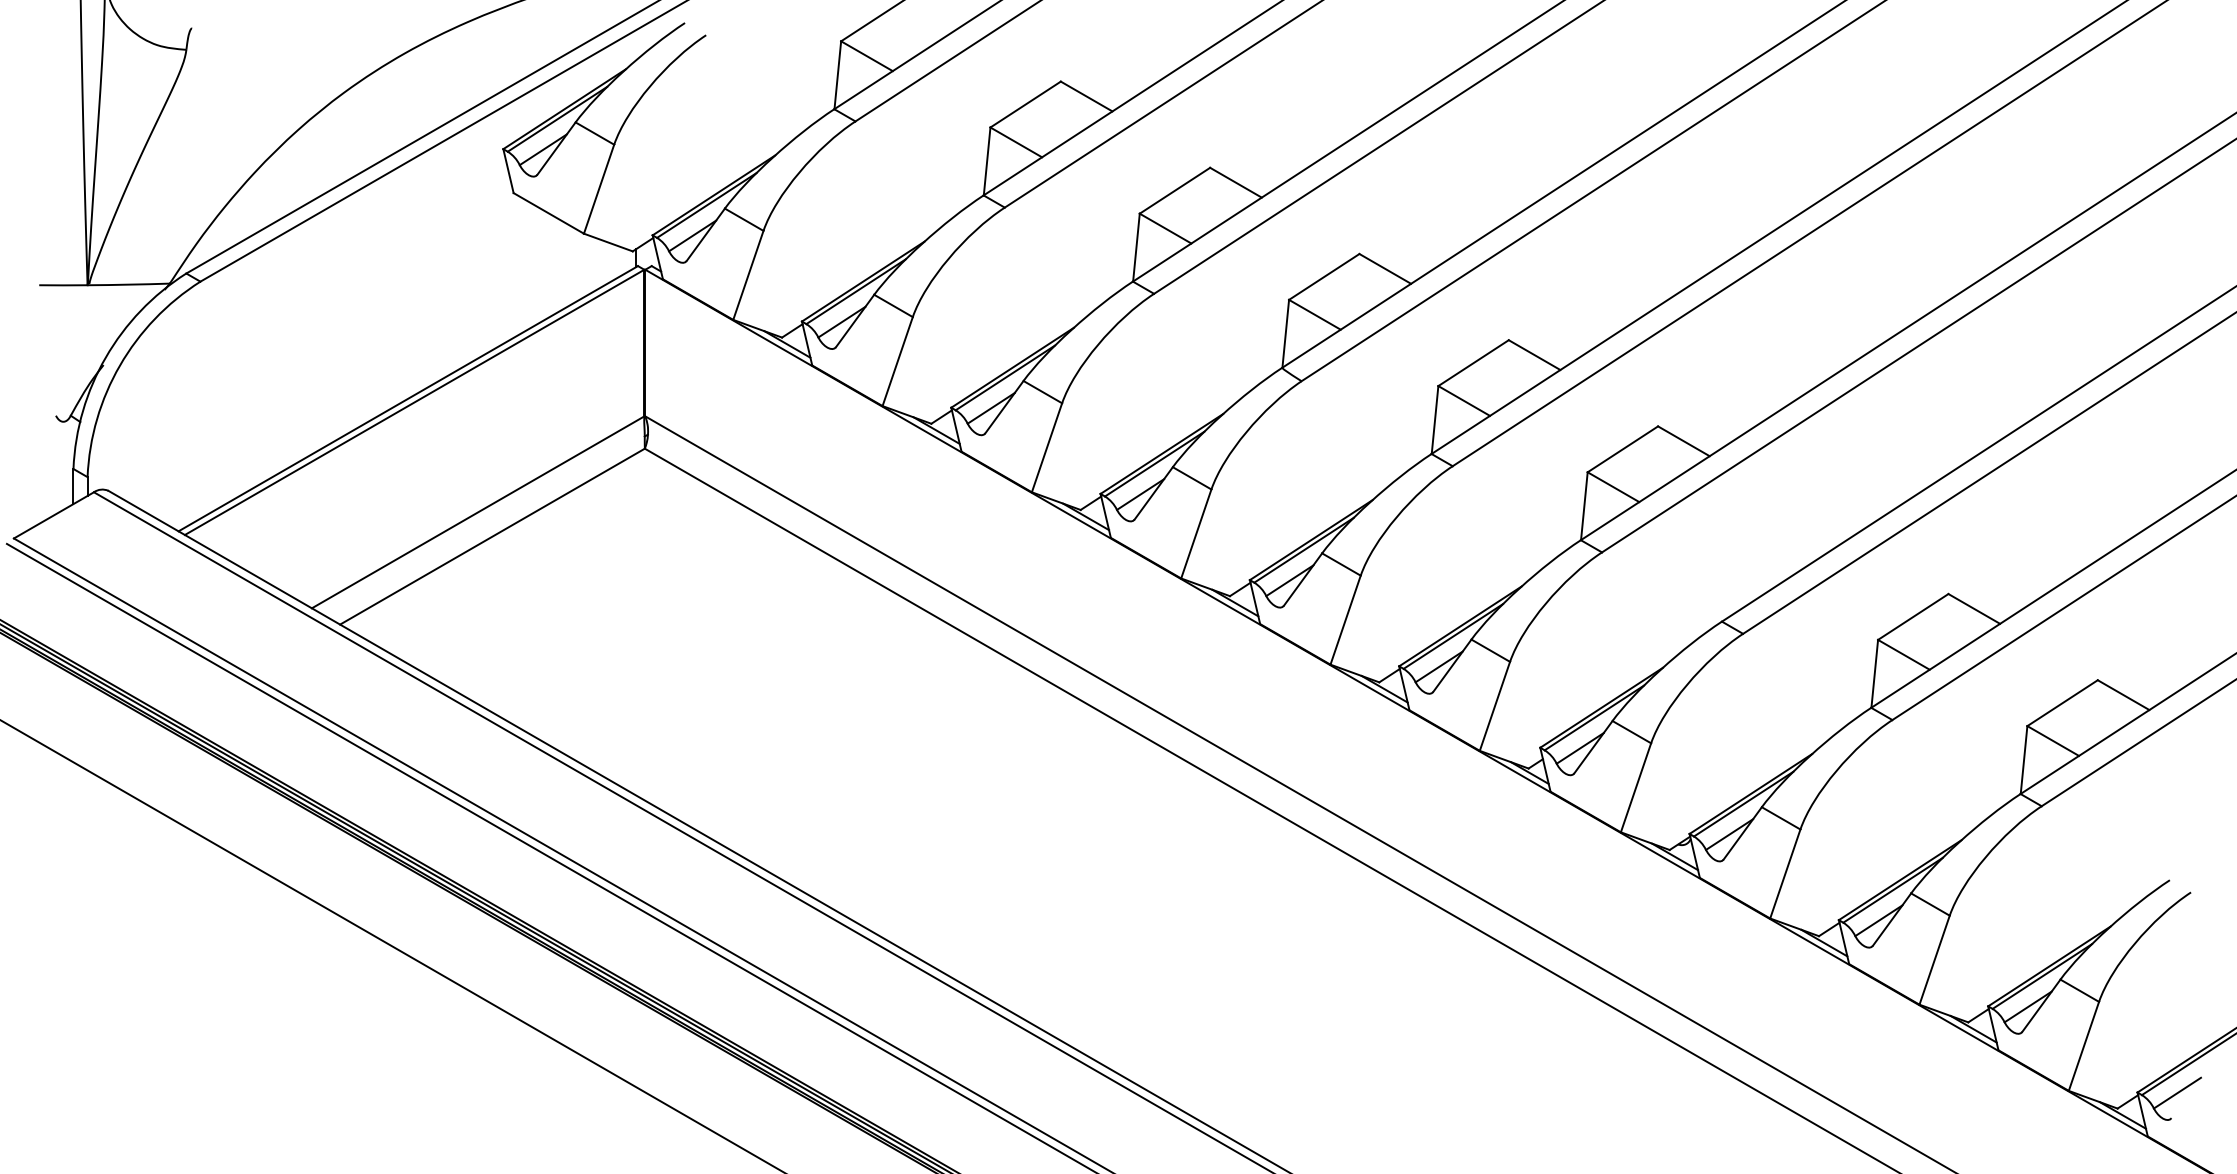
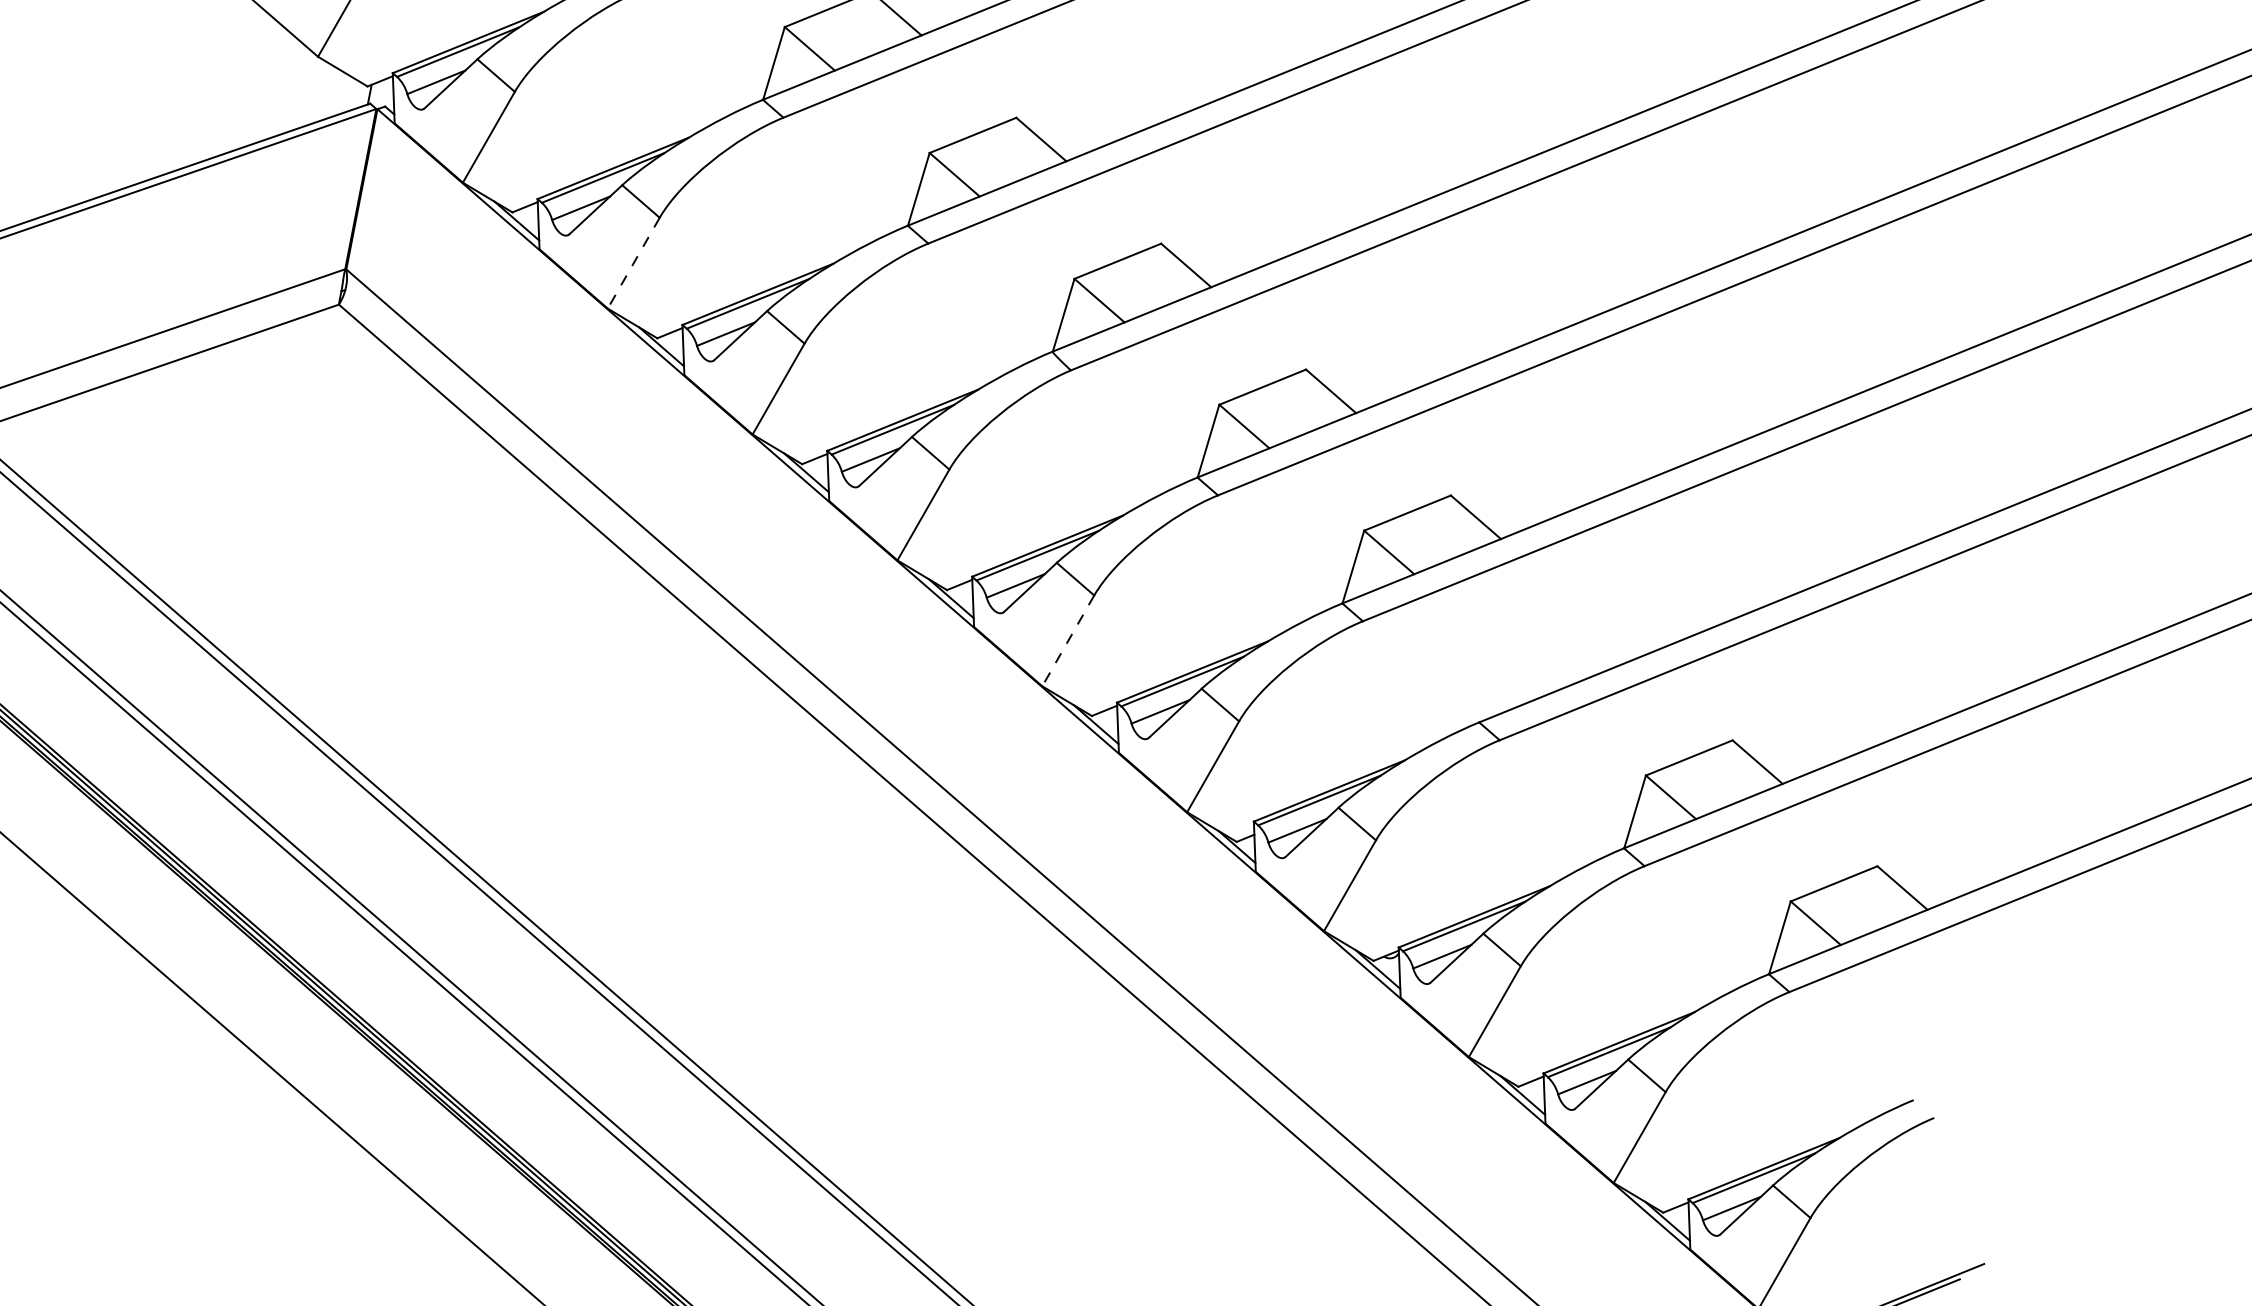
line: (897, 361) -> (633, 263), solid -> dashed
line: (1345, 620) -> (1068, 641), solid -> dashed

